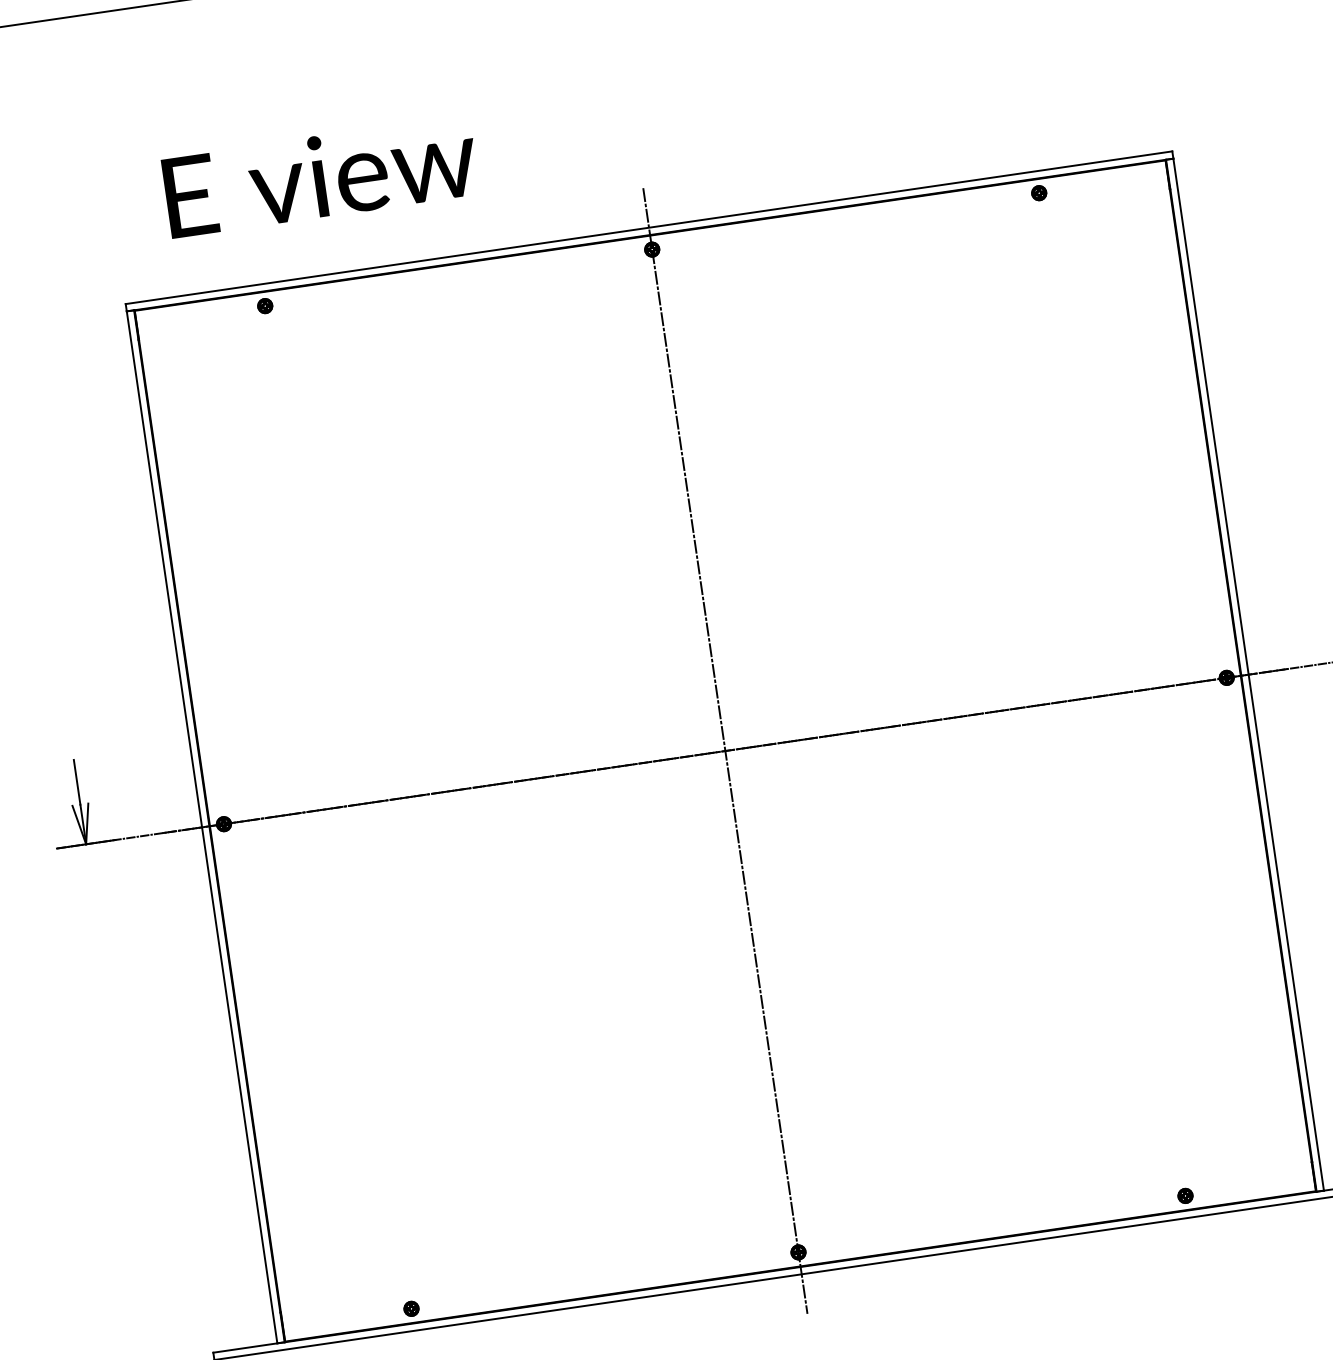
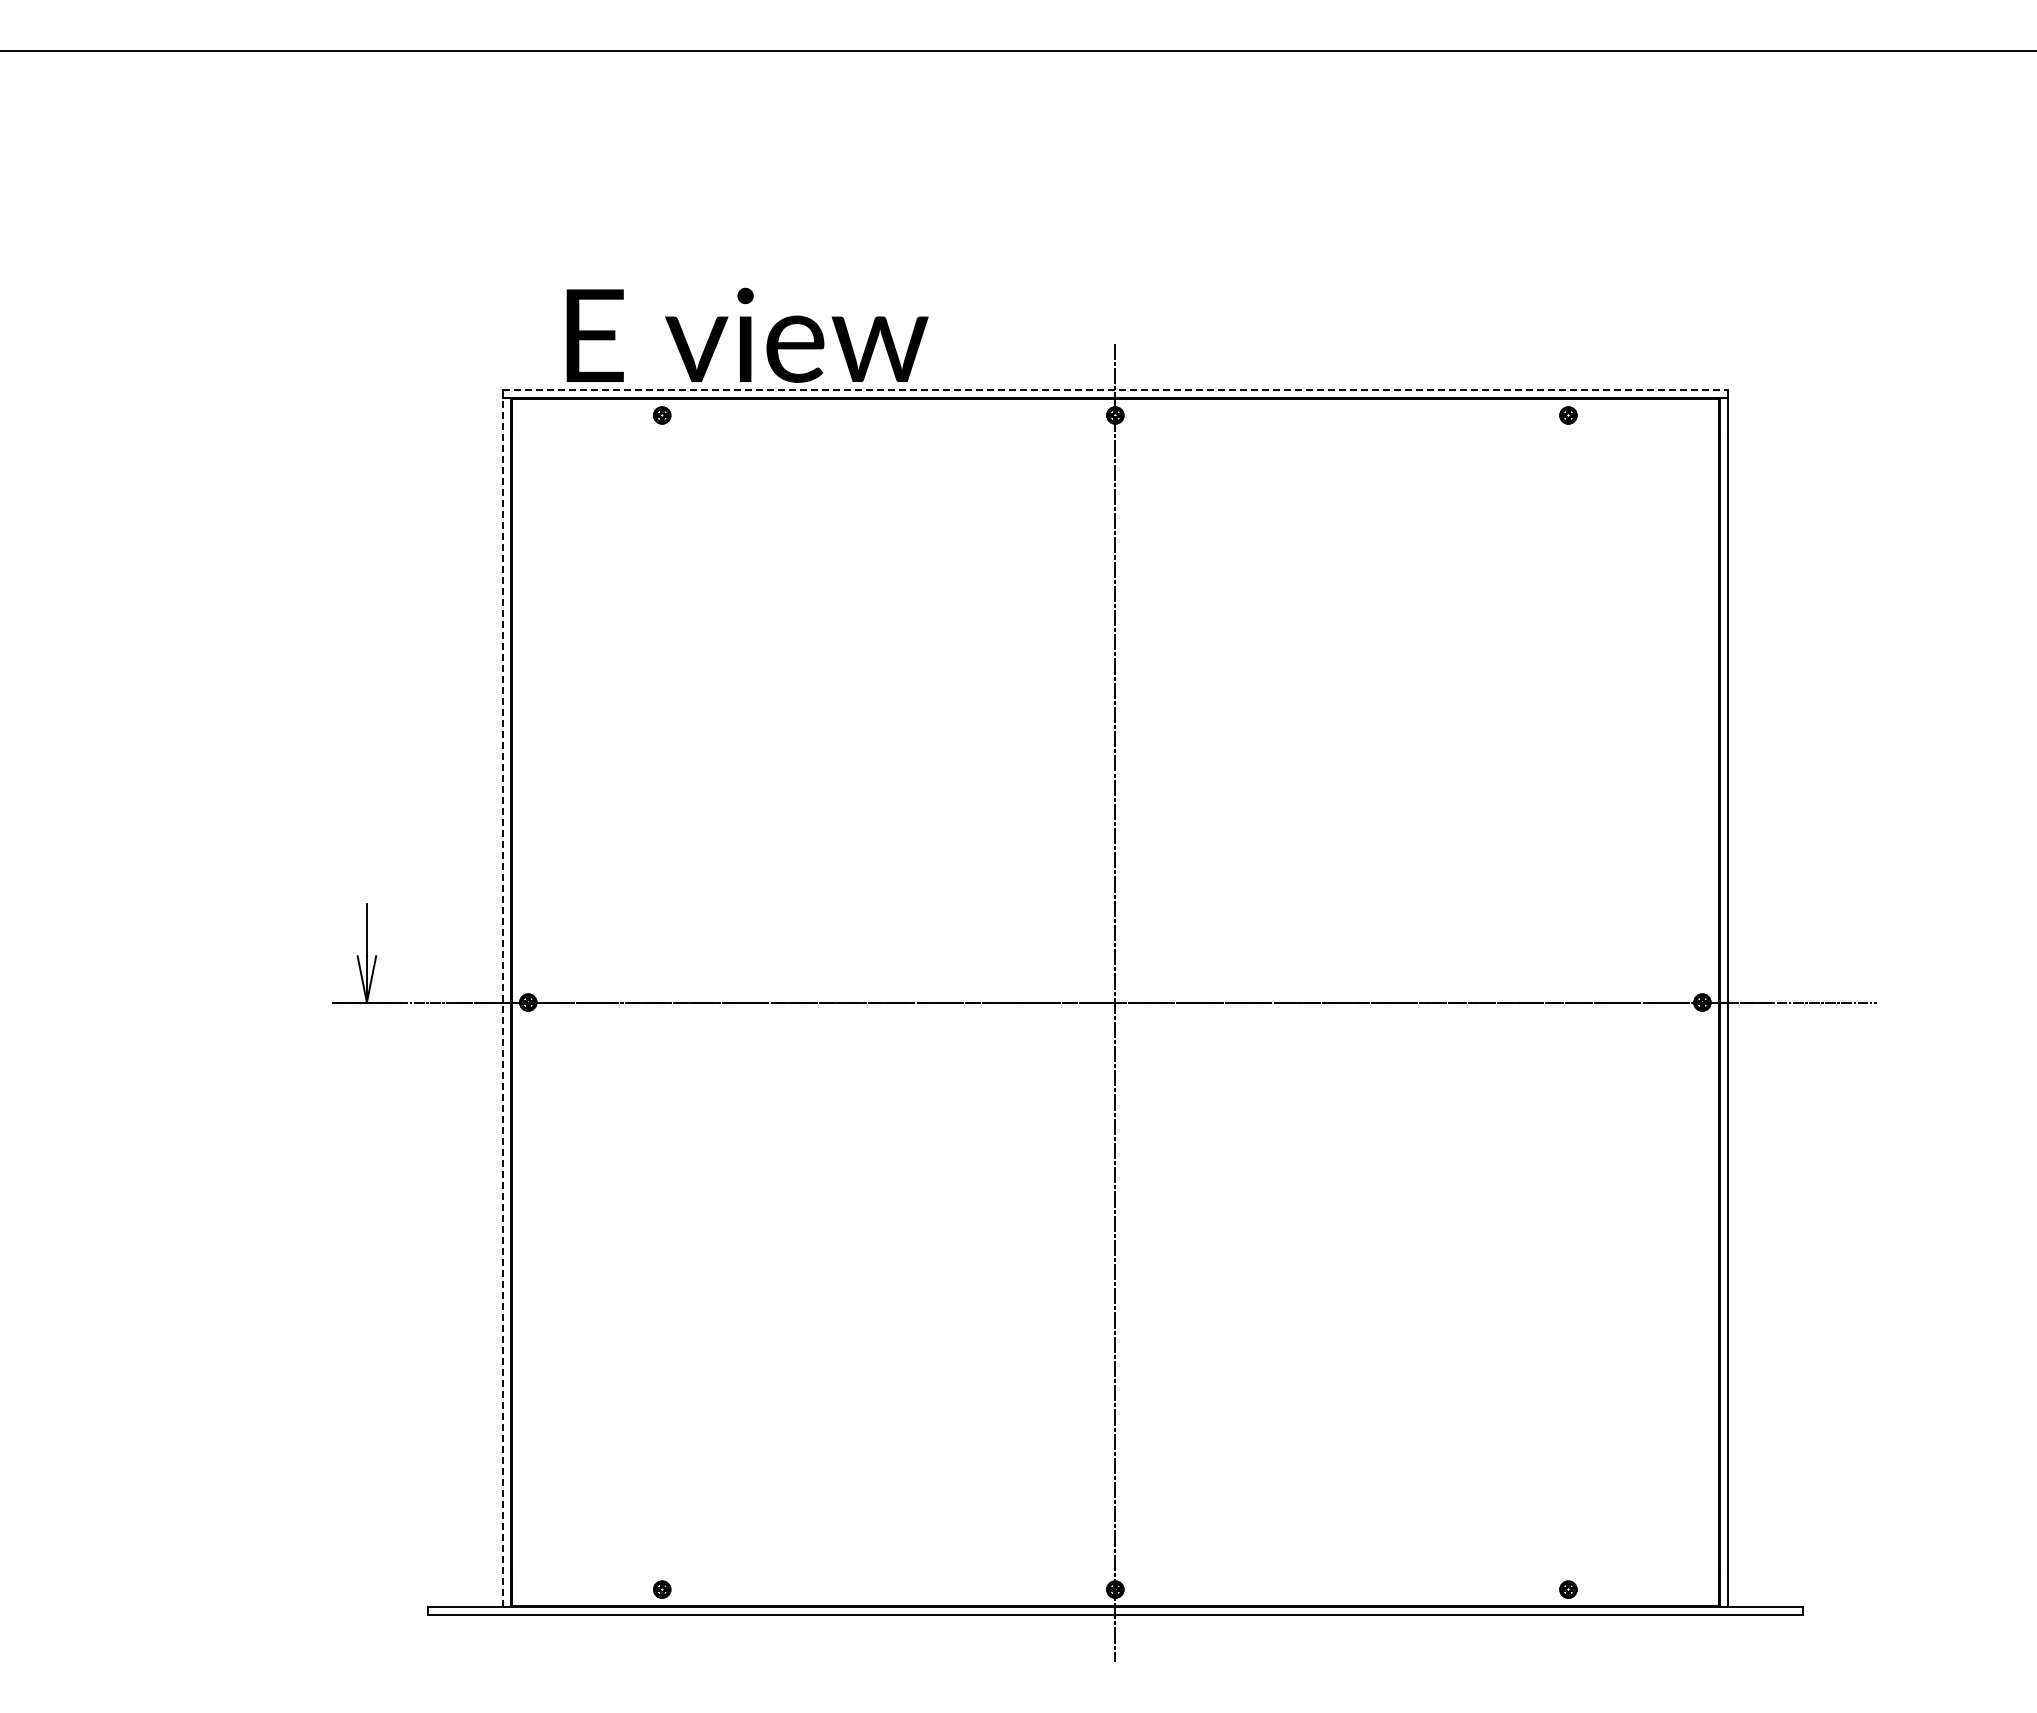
text: (320, 175) -> (747, 334), moved
line: (649, 227) -> (1115, 389), solid -> dashed
line: (201, 827) -> (502, 1002), solid -> dashed

